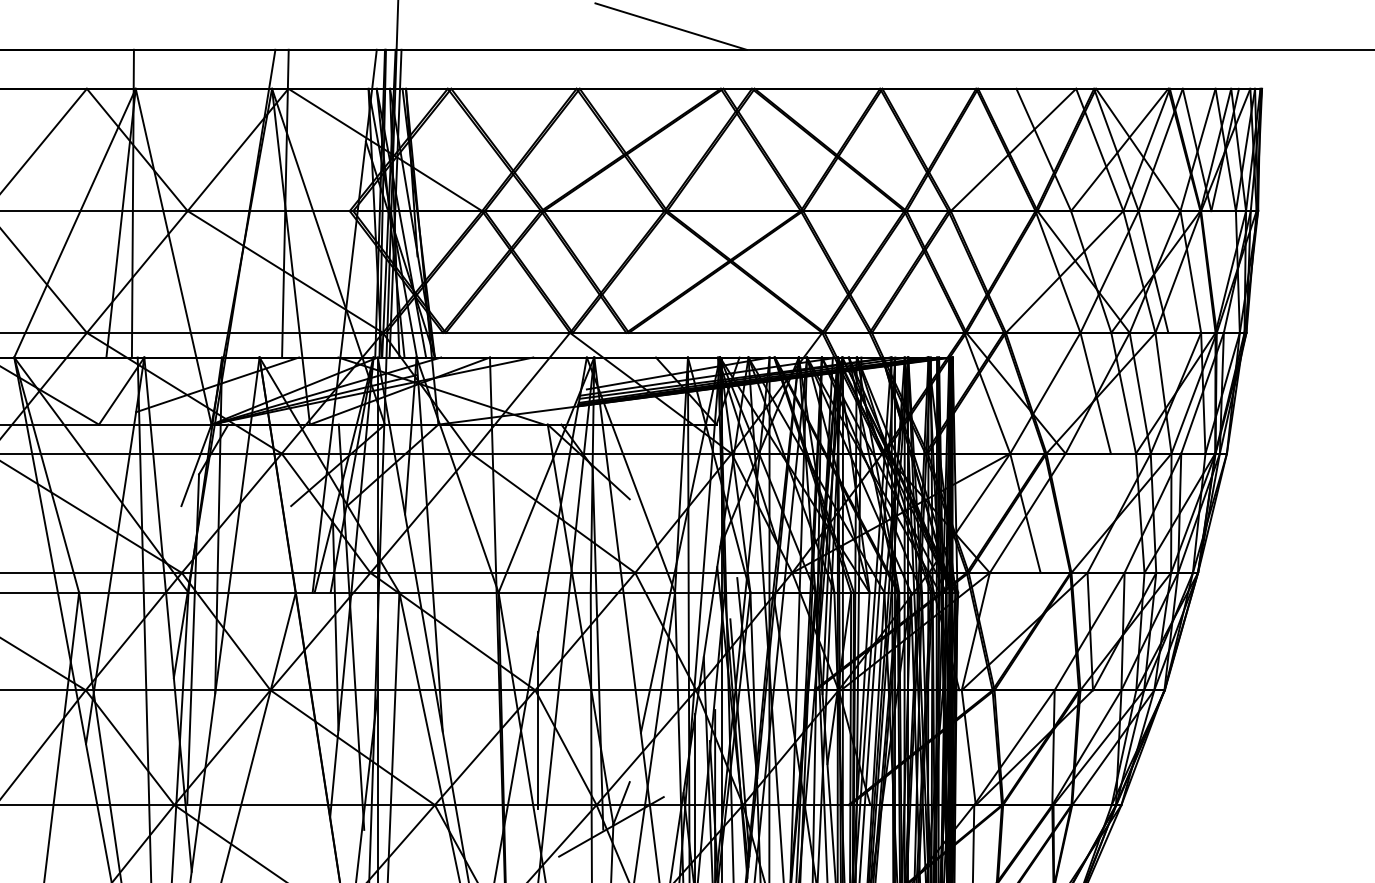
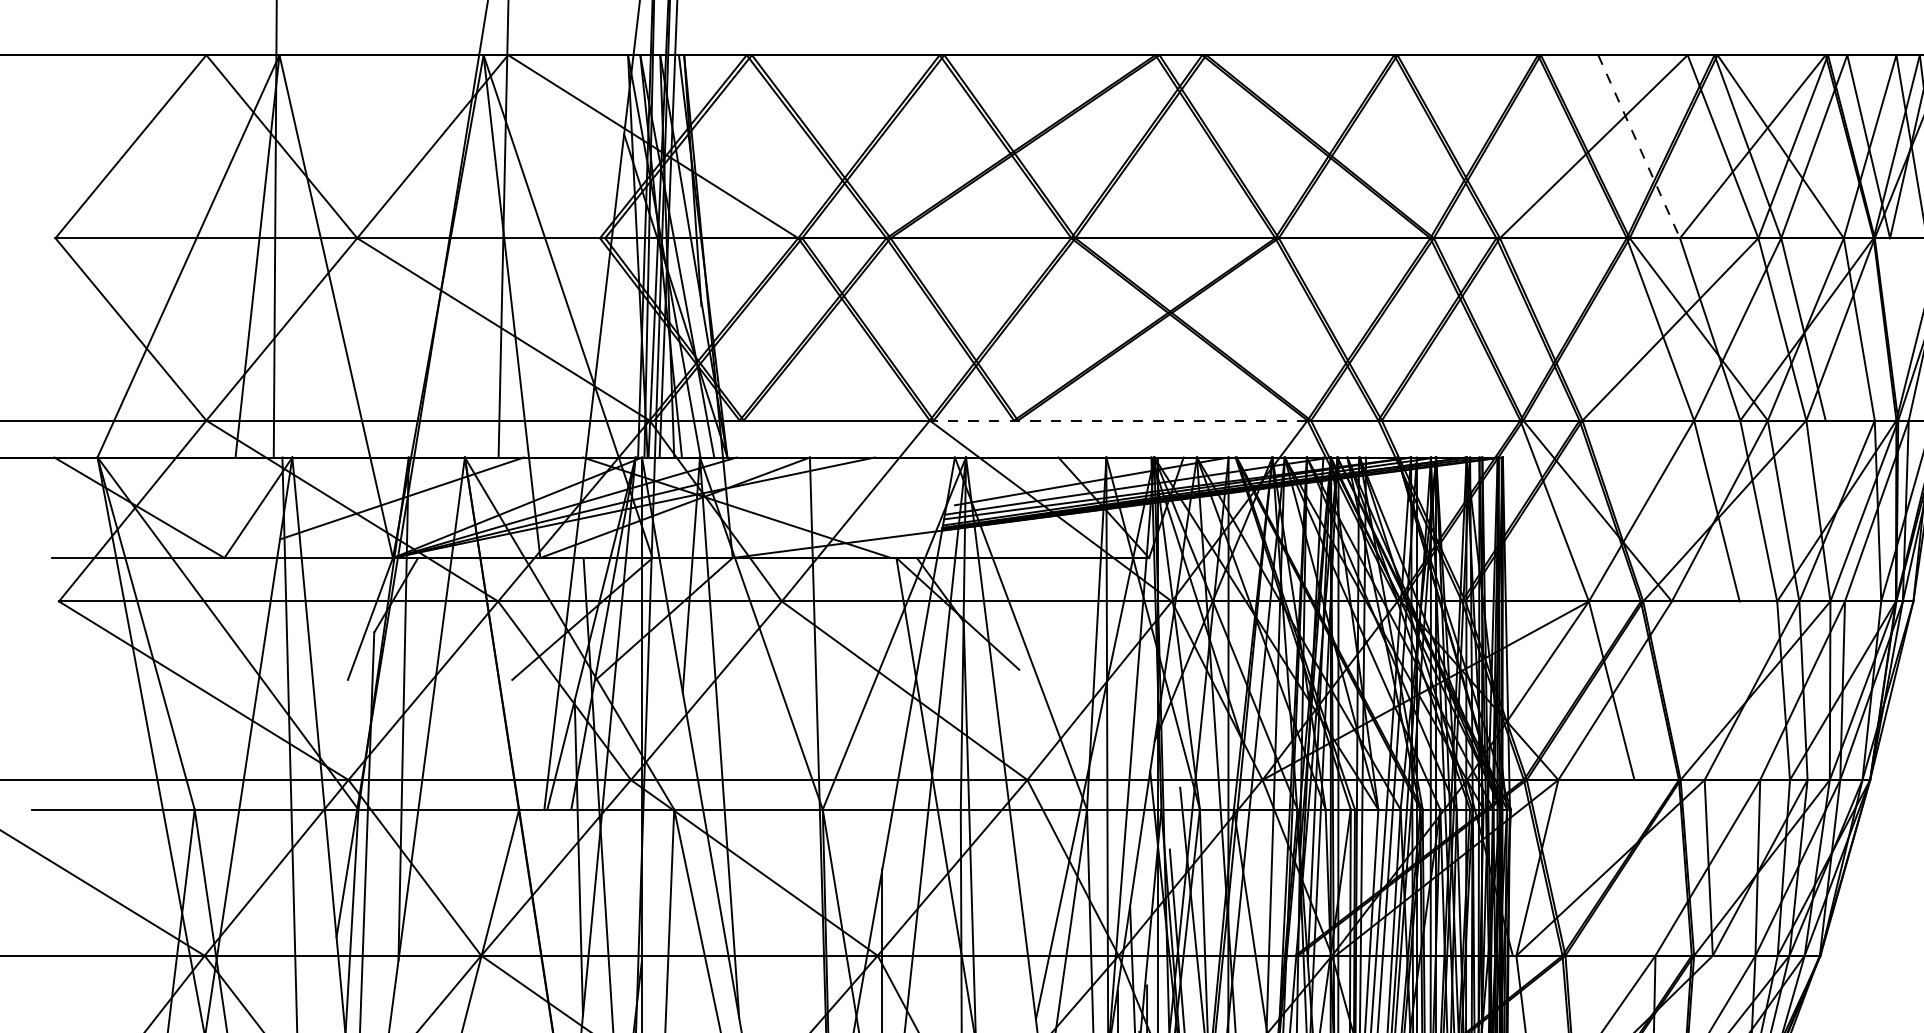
line: (1043, 149) -> (1638, 146), solid -> dashed
line: (695, 332) -> (1117, 420), solid -> dashed

